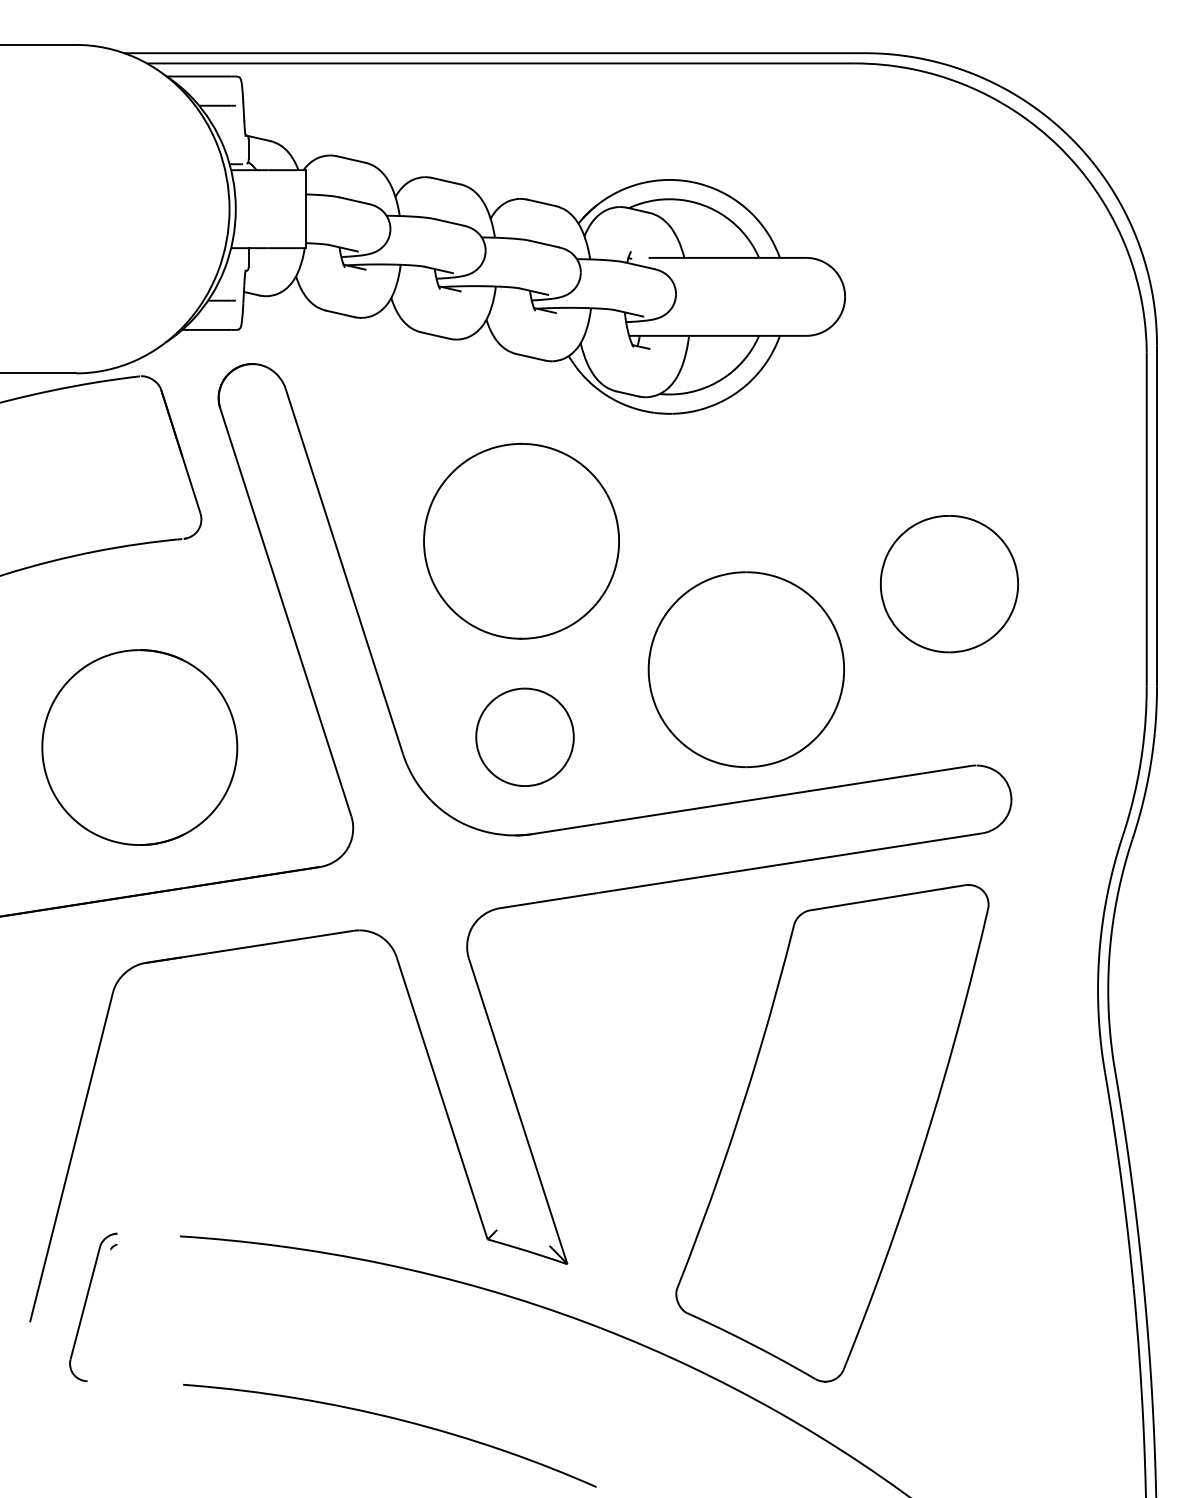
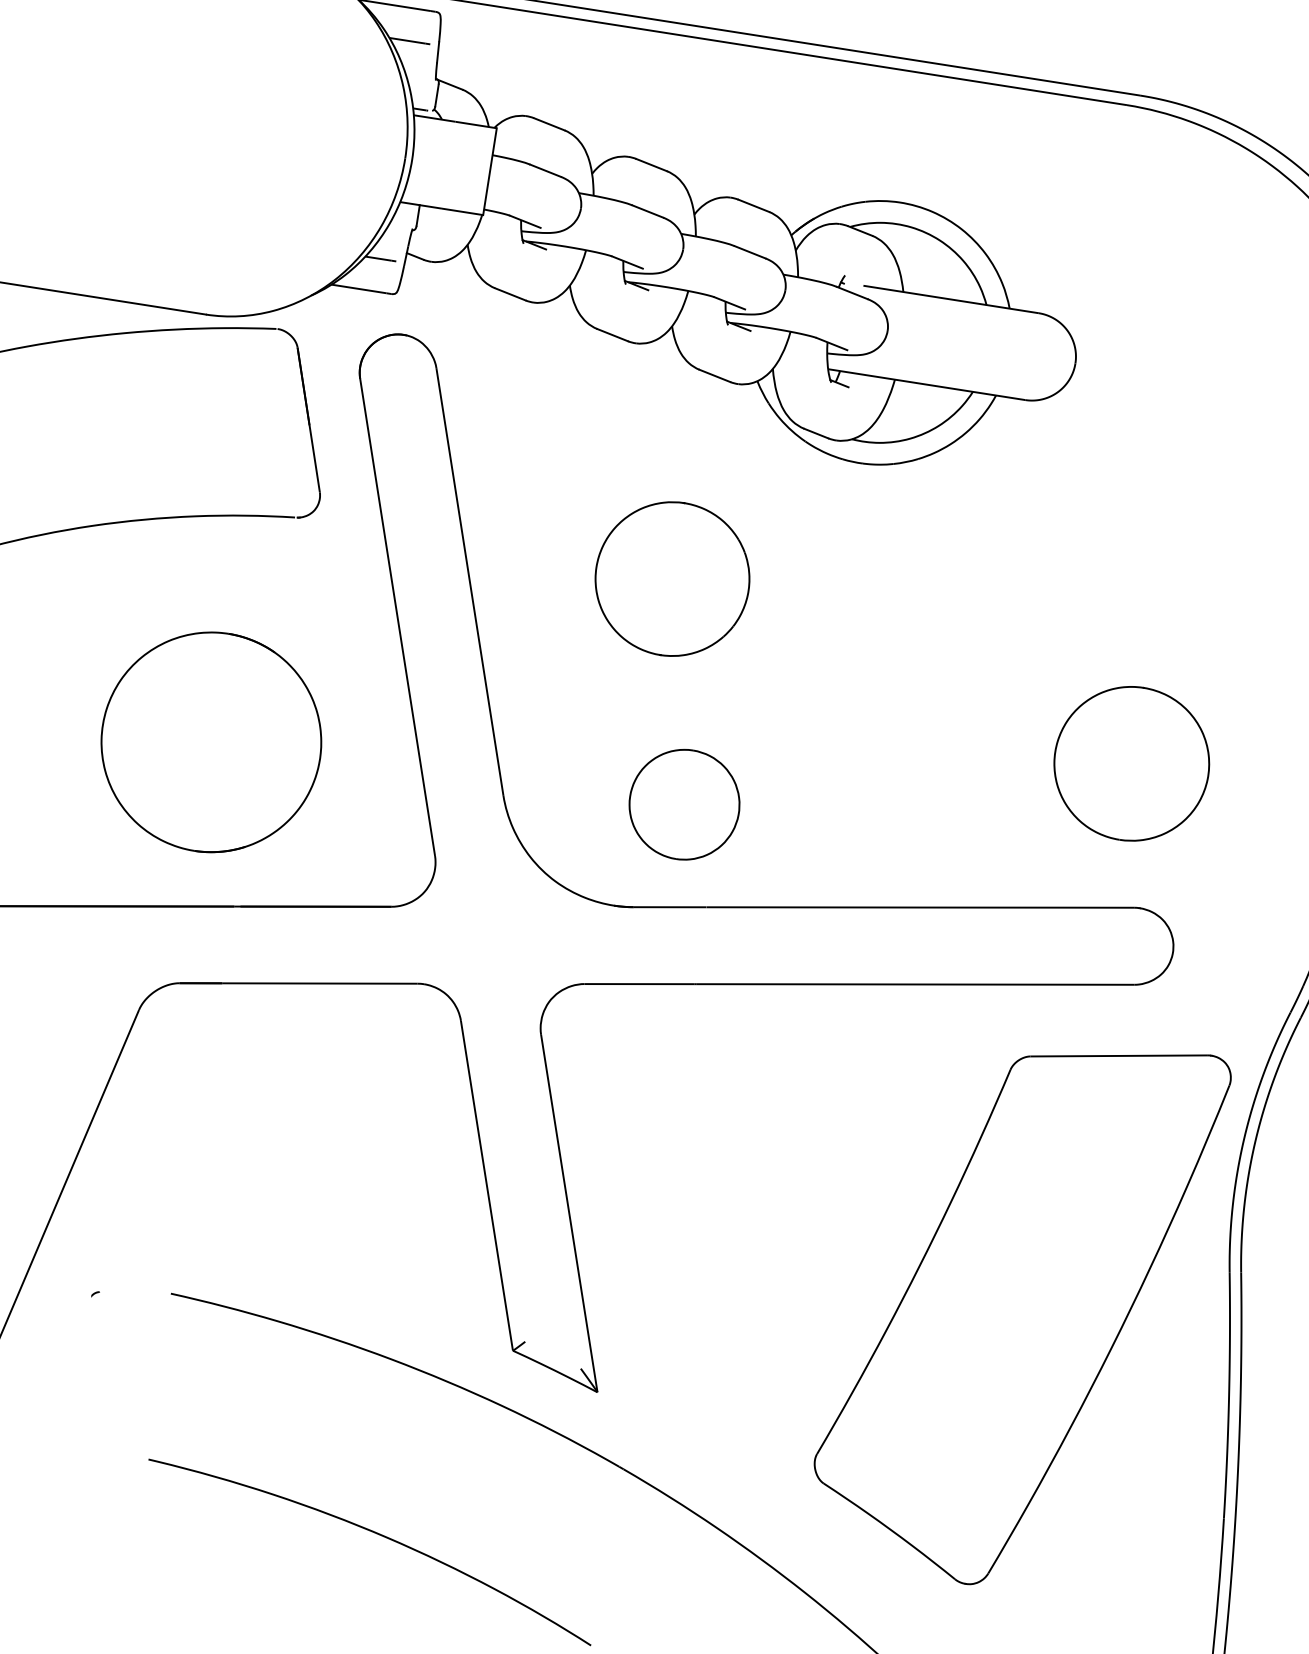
part: (521, 540) -> (672, 578), size x0.7
part: (949, 584) -> (1131, 764), moved
part: (745, 669) -> (899, 761), removed
part: (524, 736) -> (684, 803), moved
part: (832, 1133) -> (1016, 1308), moved
part: (85, 1307) -> (53, 1356), removed

